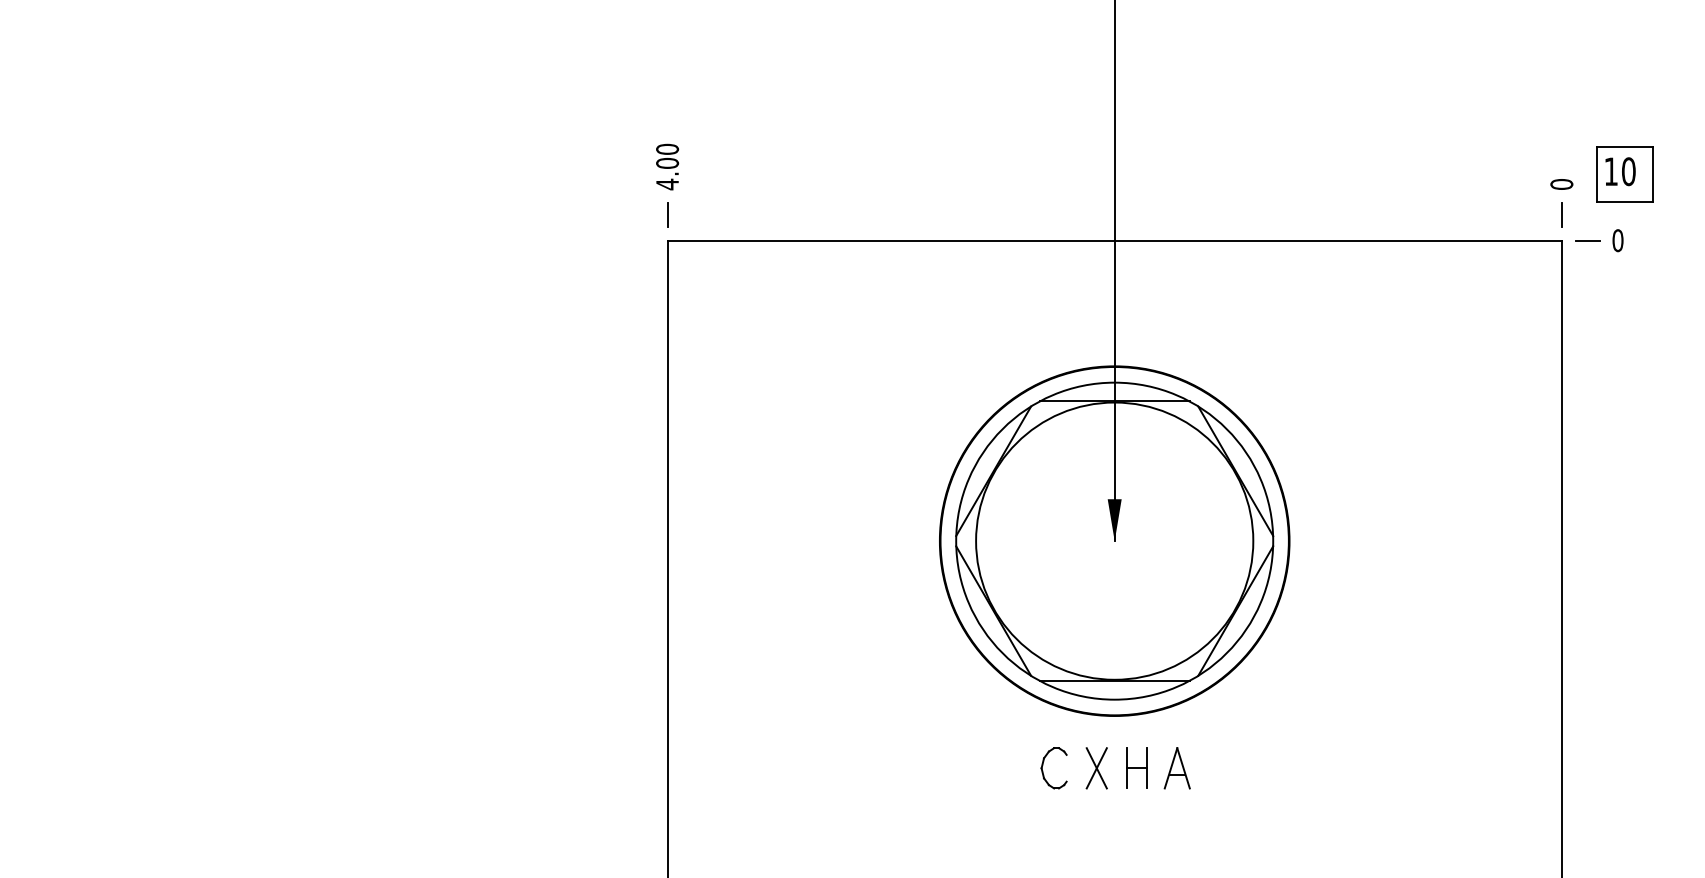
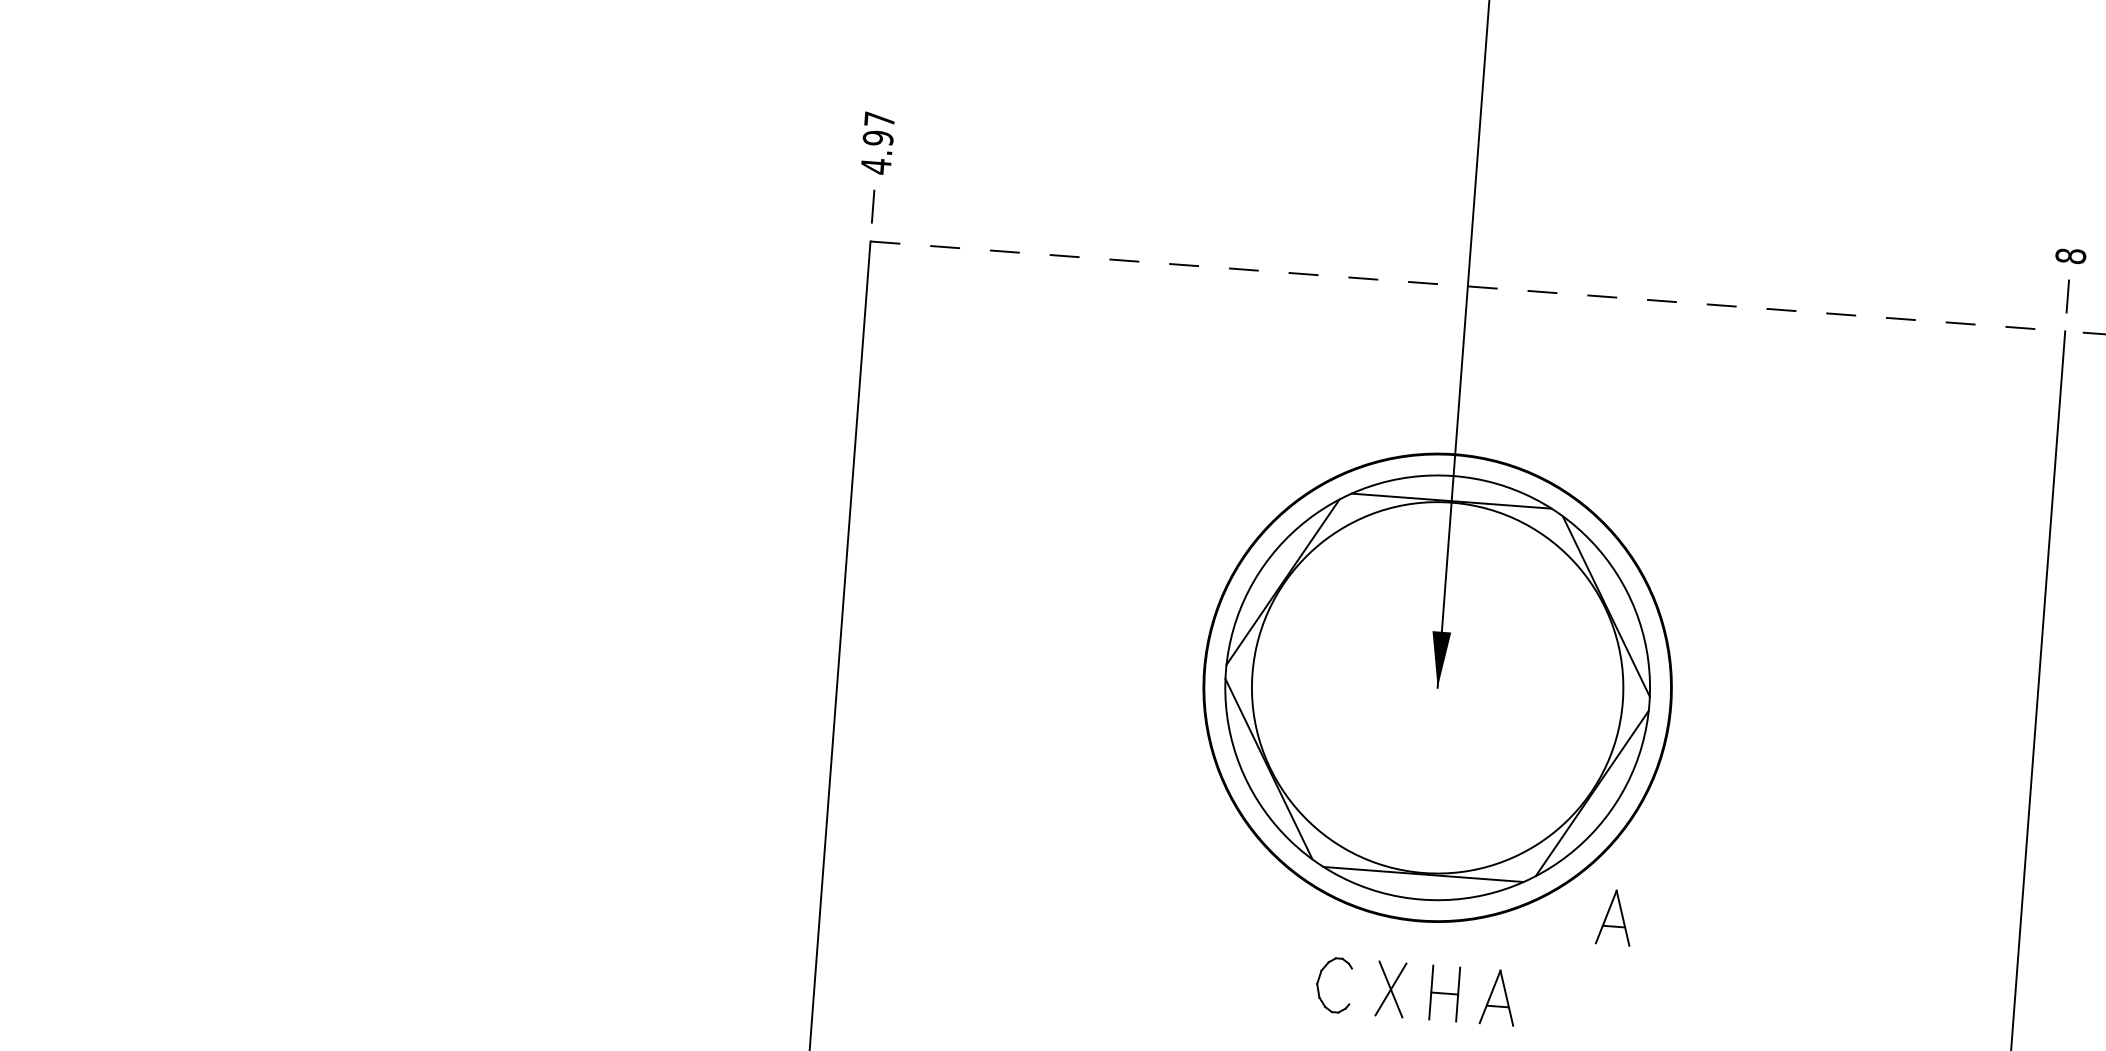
text: (667, 155) -> (878, 127), 4.00 -> 4.97
text: (1561, 184) -> (2070, 256), 0 -> 8
line: (1115, 240) -> (1468, 286), solid -> dashed
part: (1258, 702) -> (1613, 917), added

